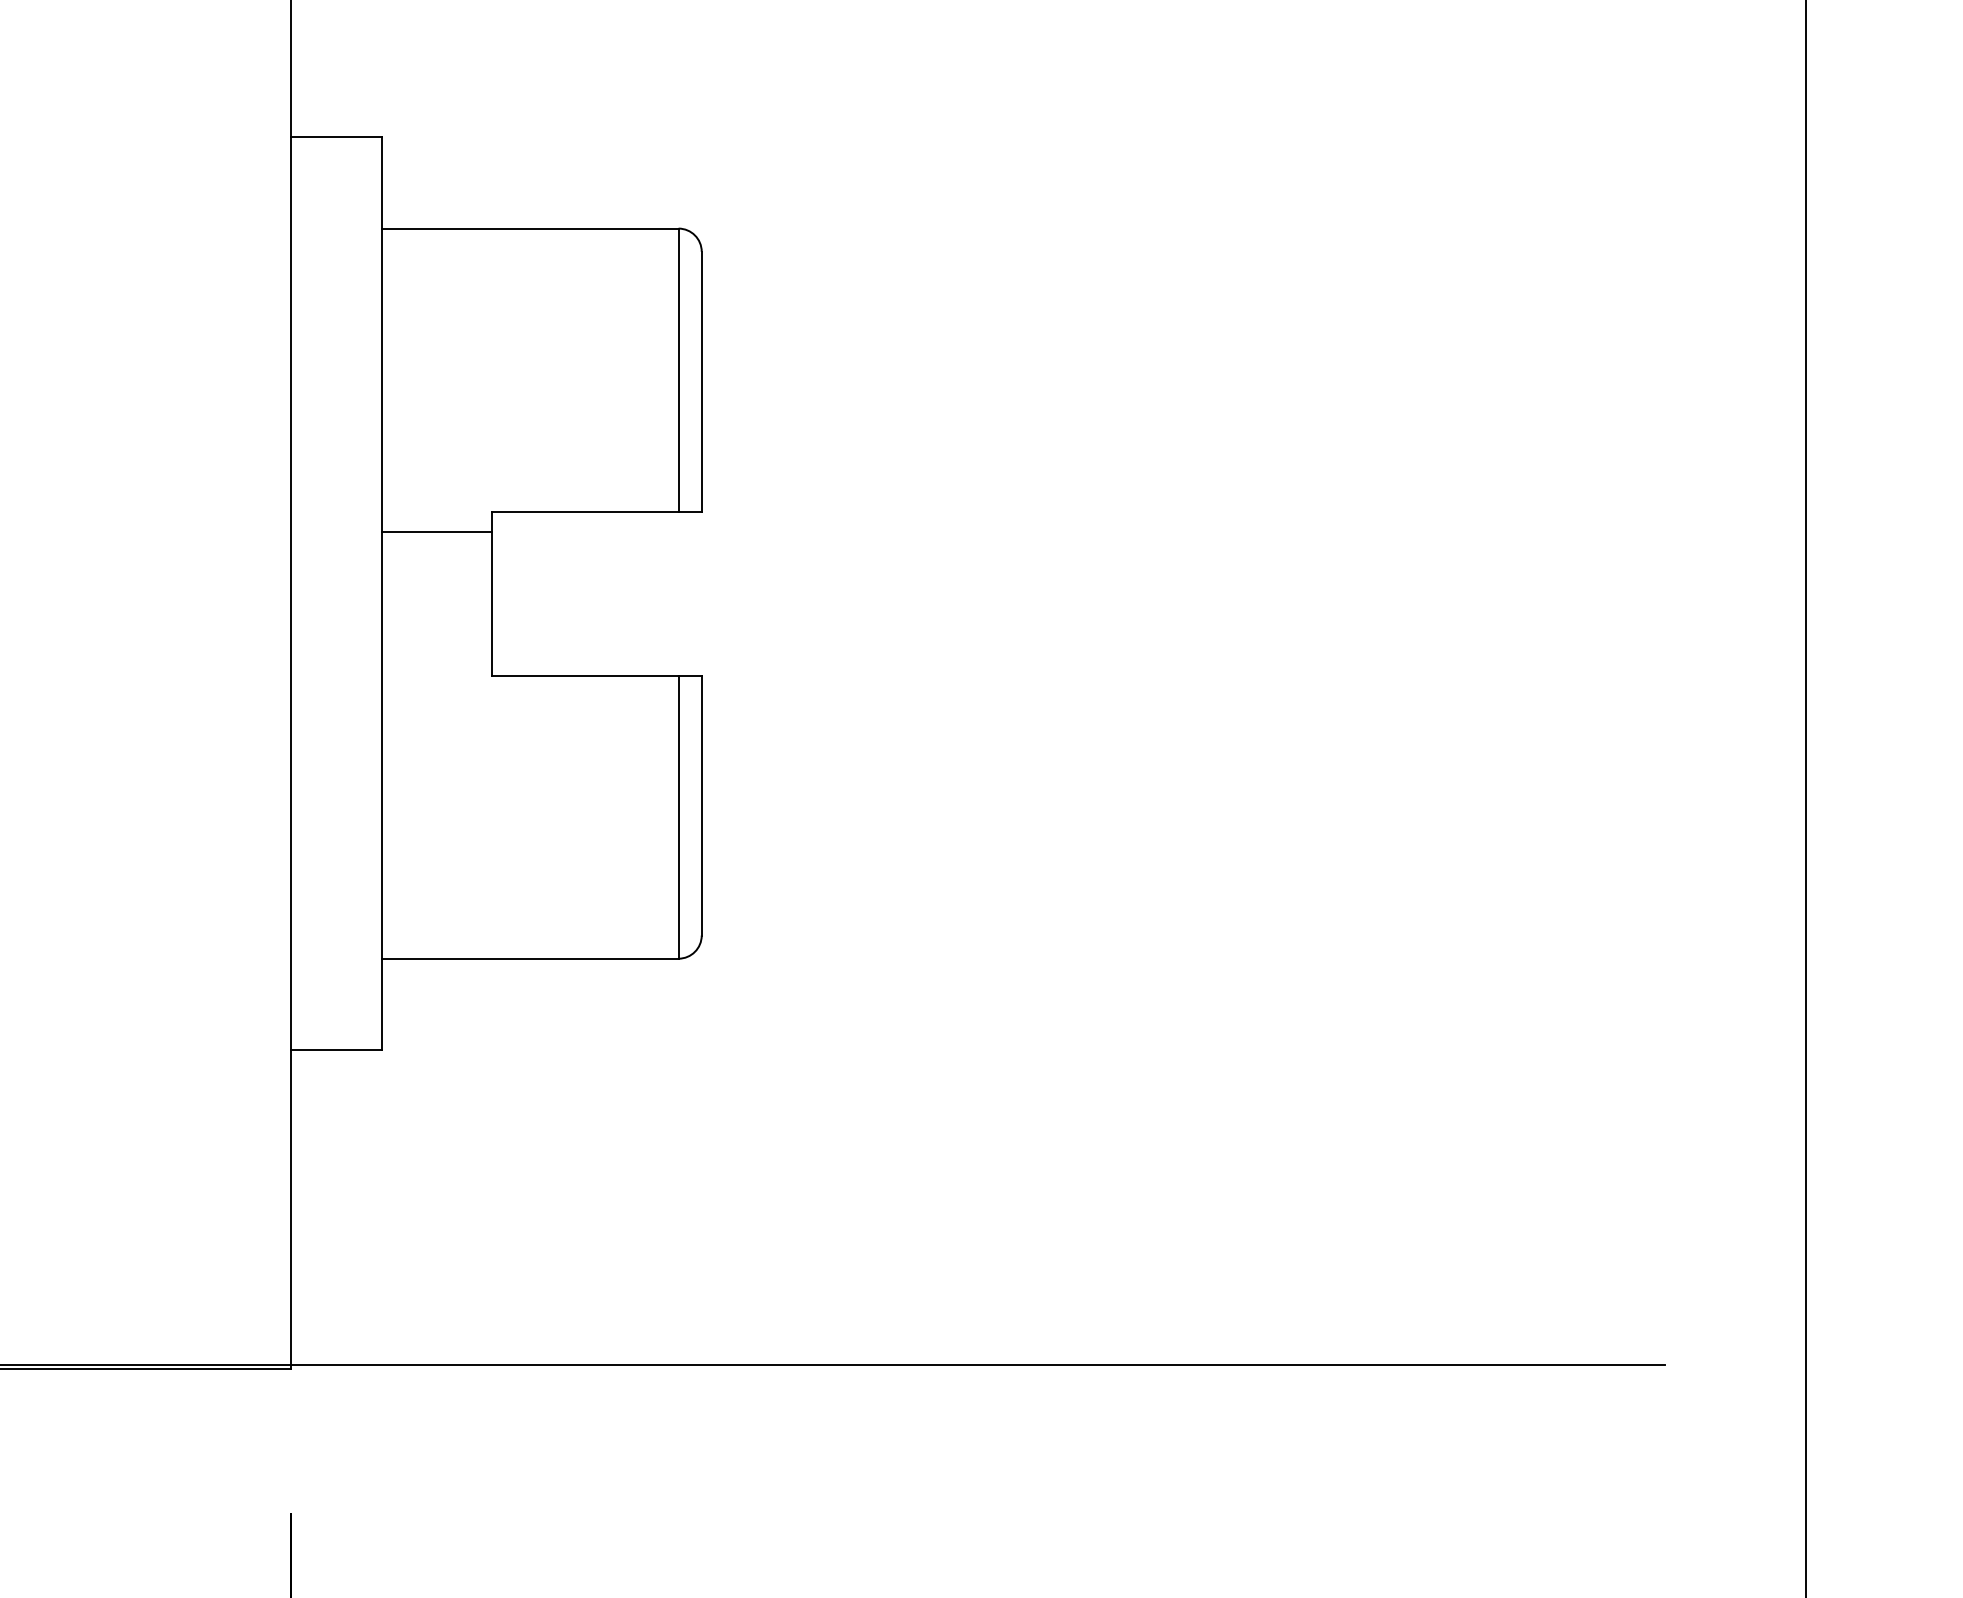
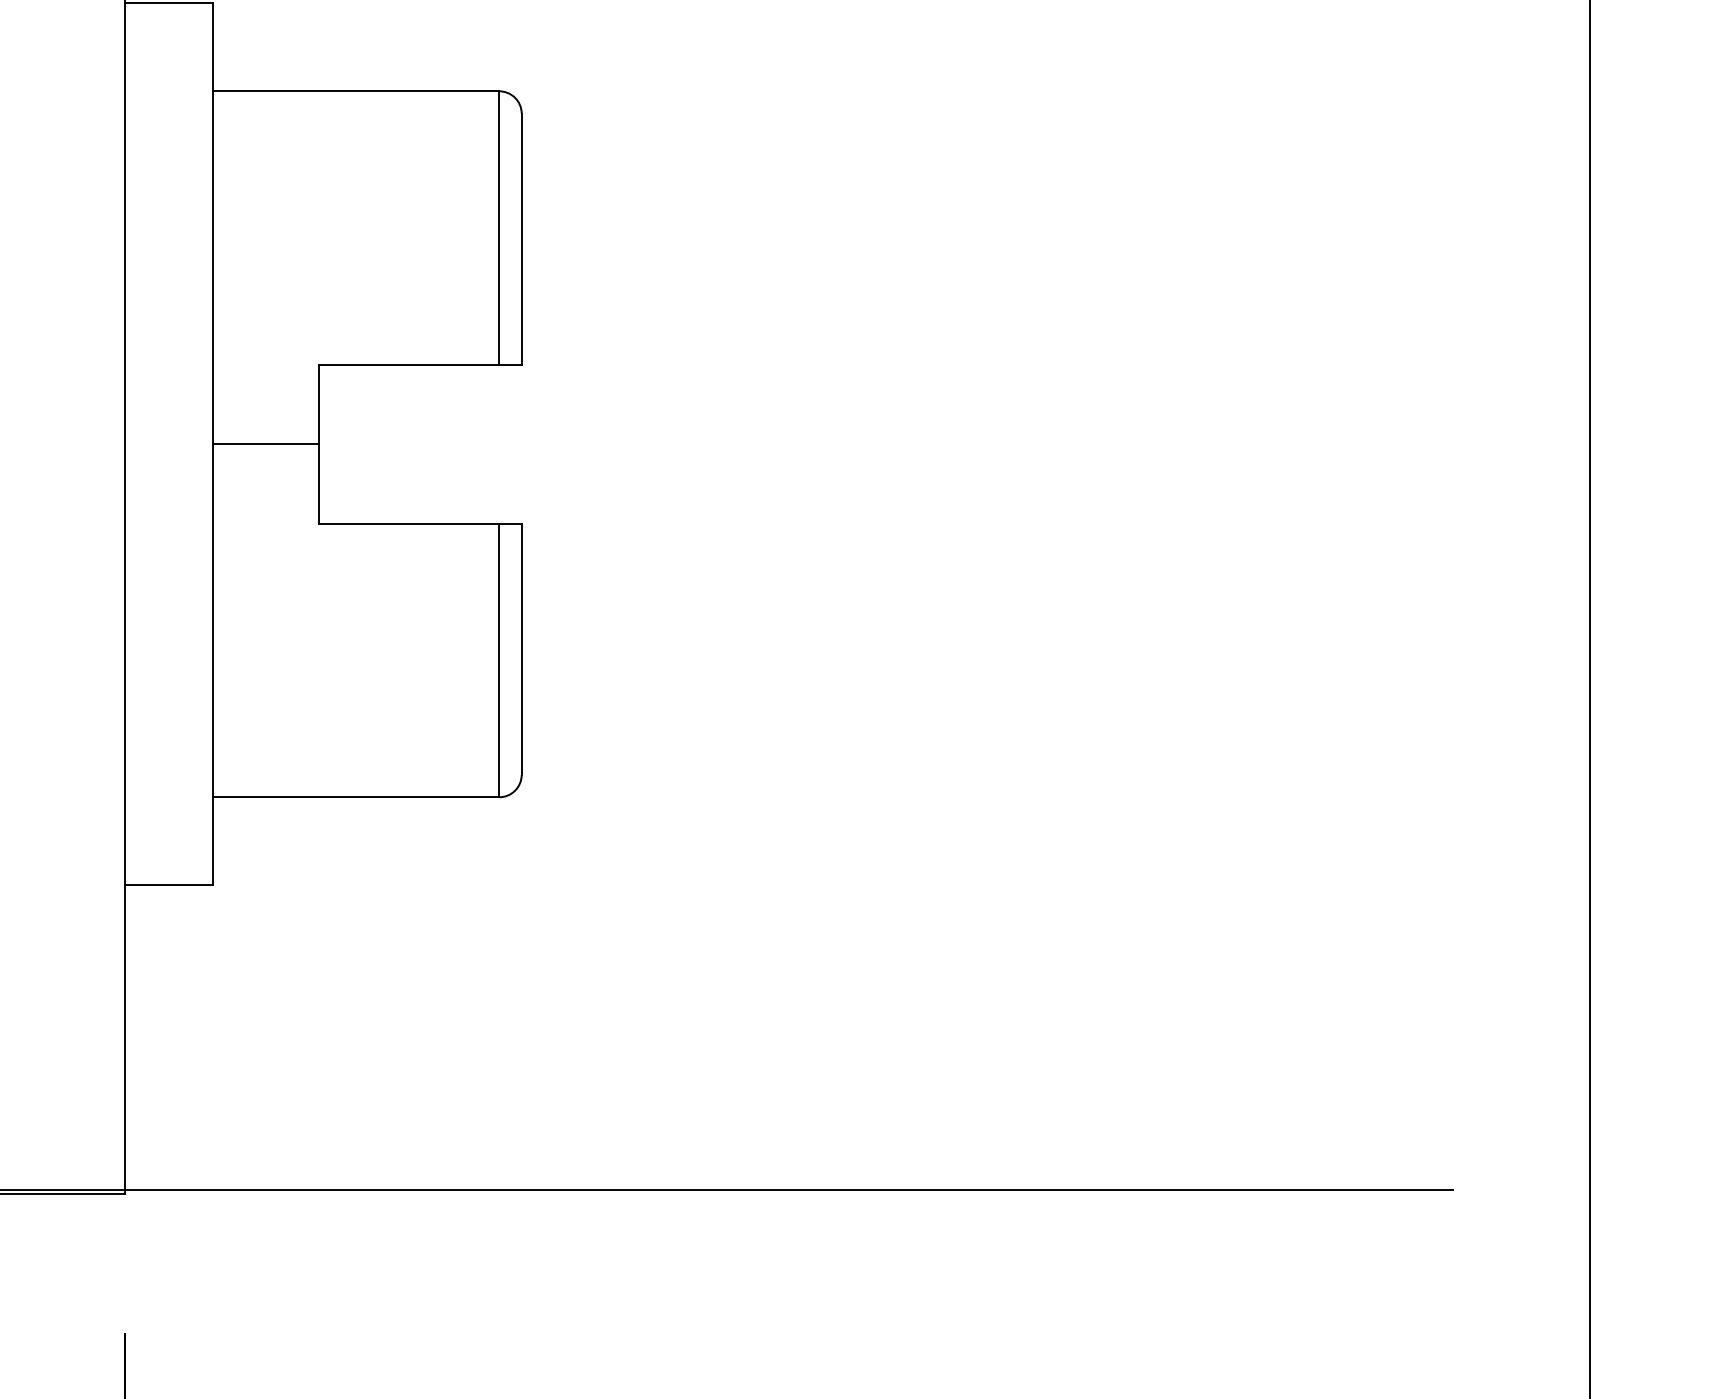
line: (436, 531) -> (265, 444), moved

